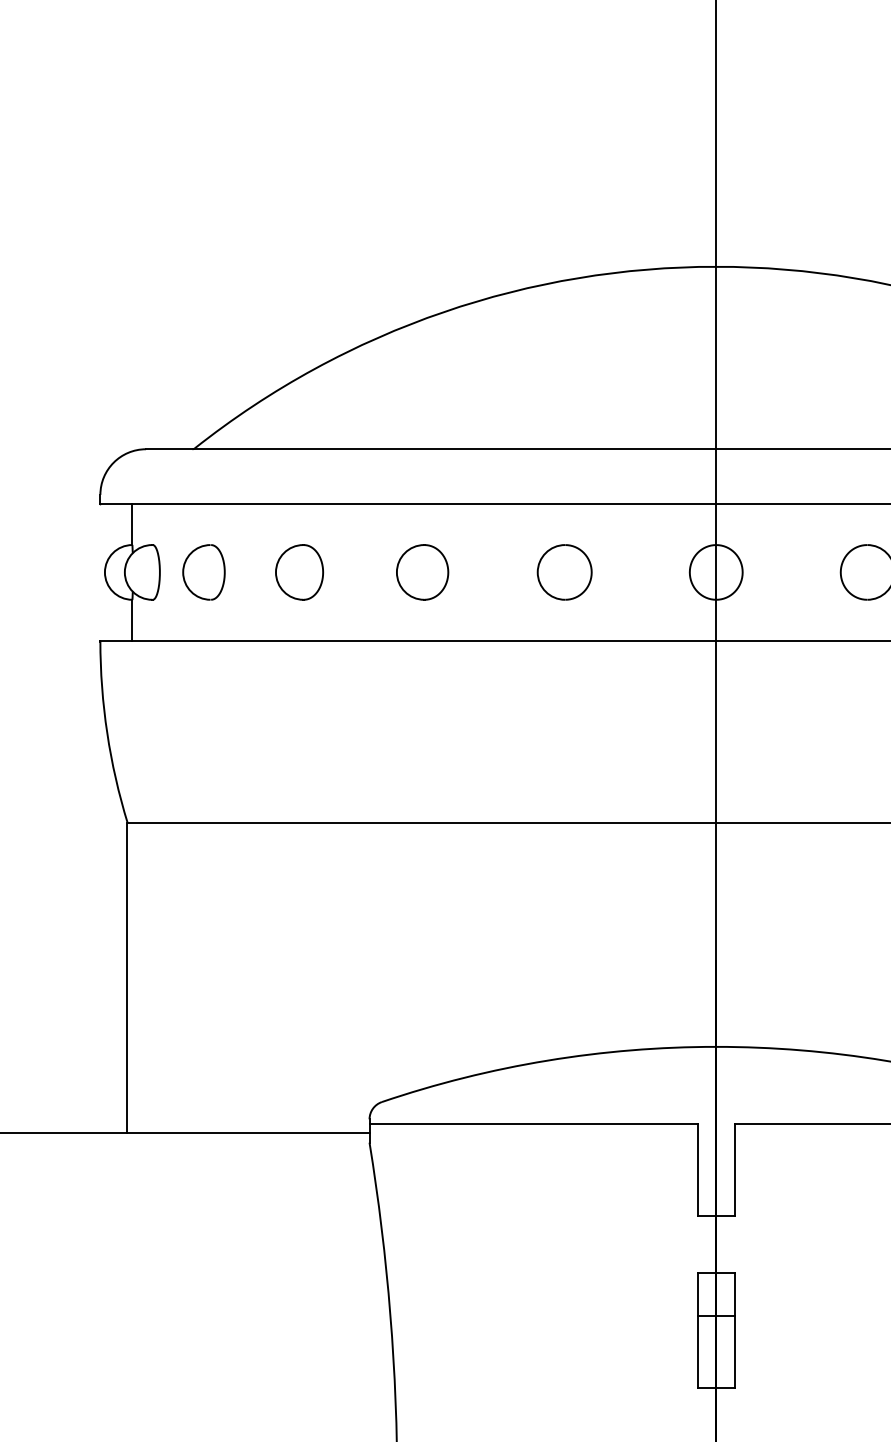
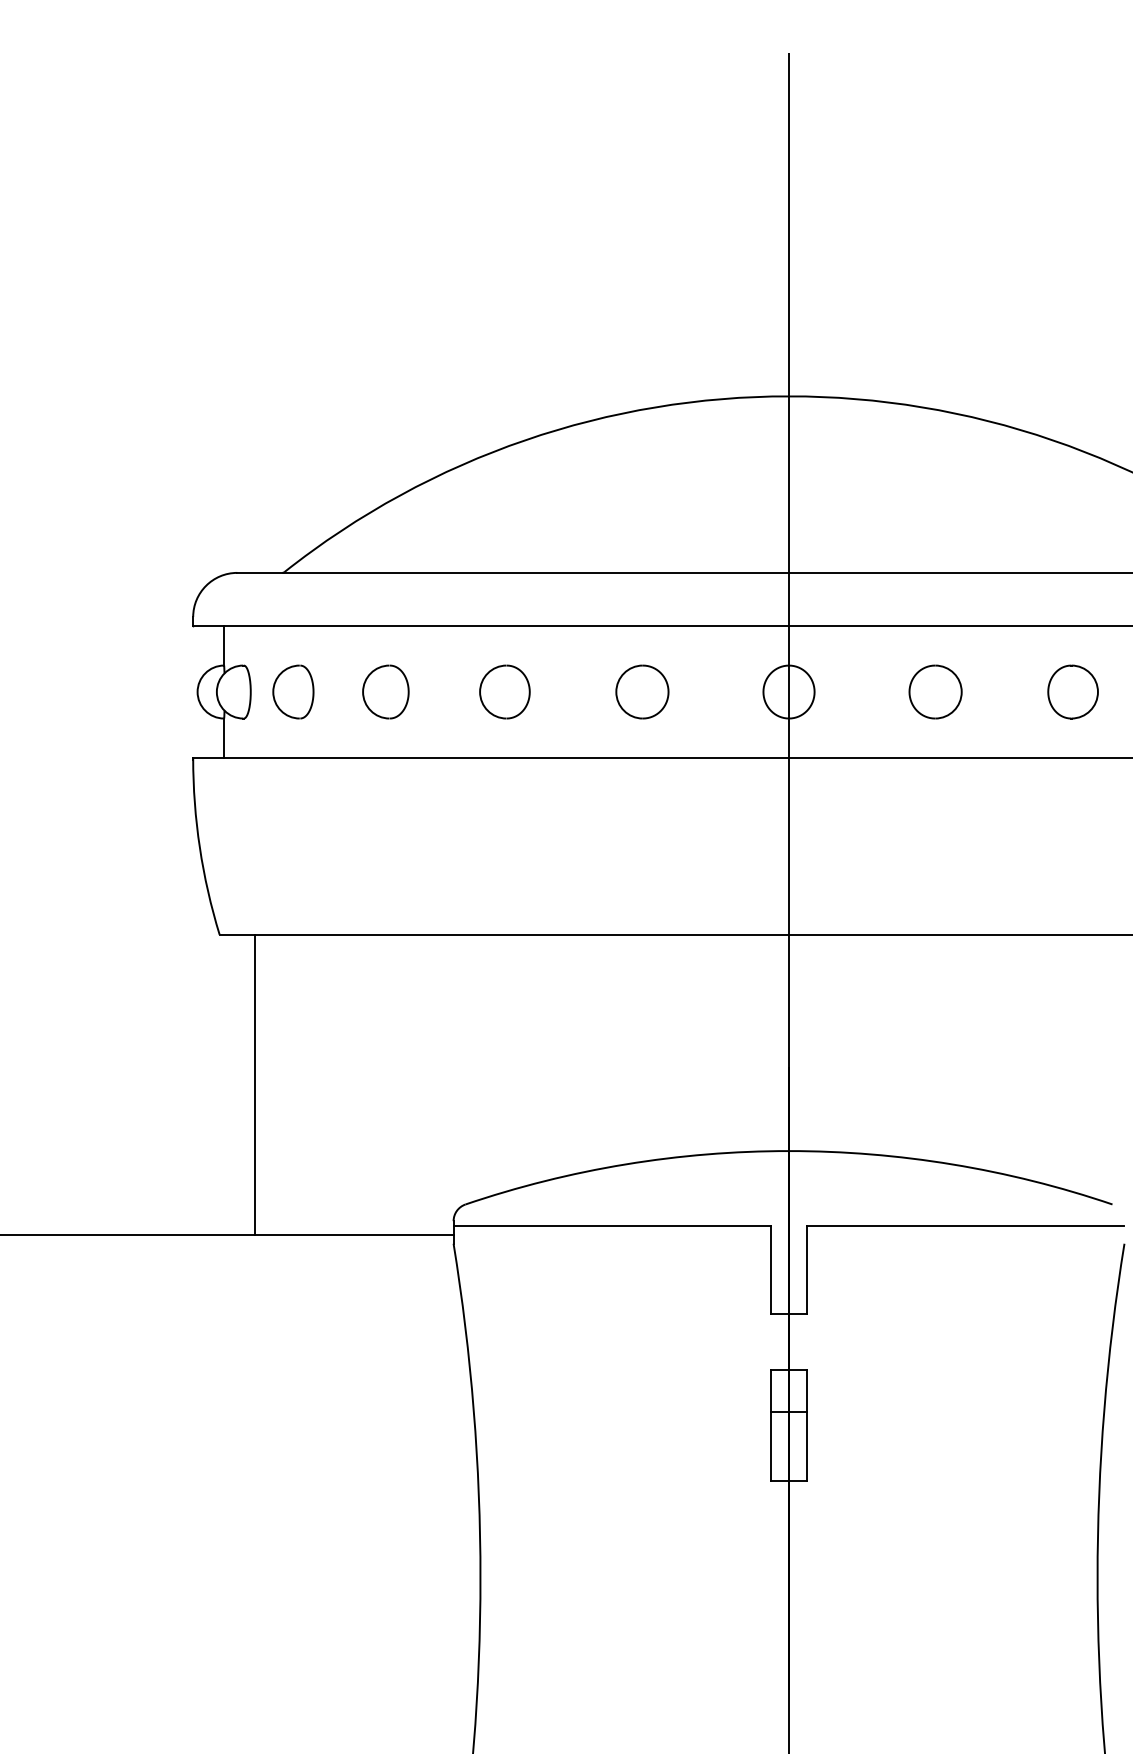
line: (126, 978) -> (254, 1084), moved

